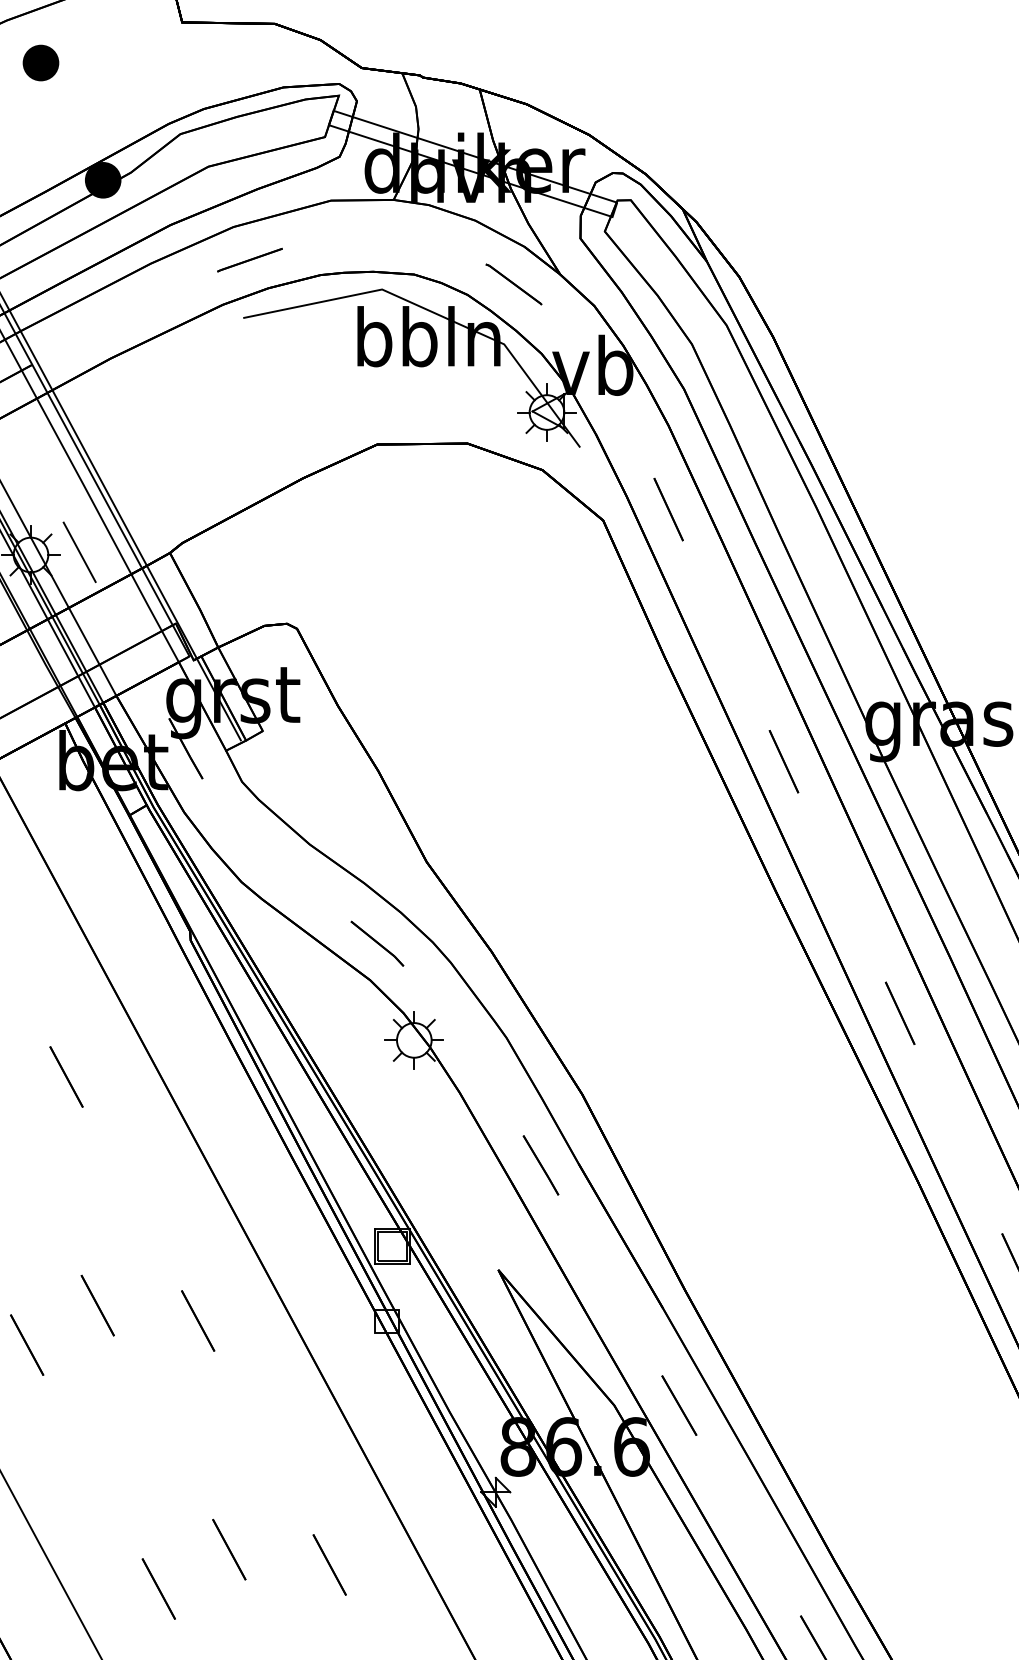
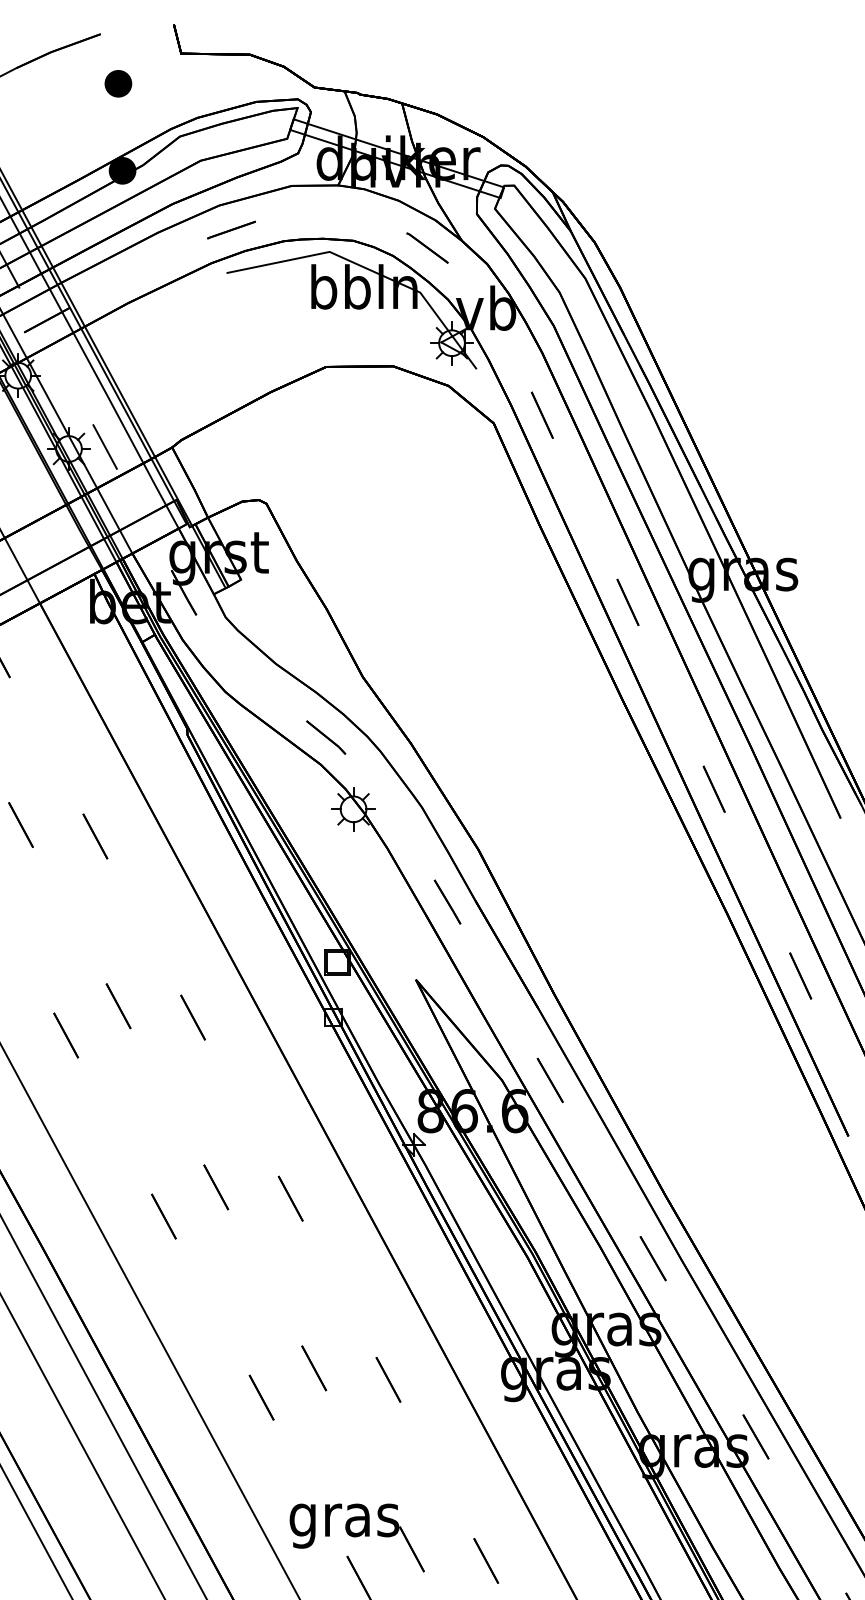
part: (41, 62) -> (118, 83), moved

